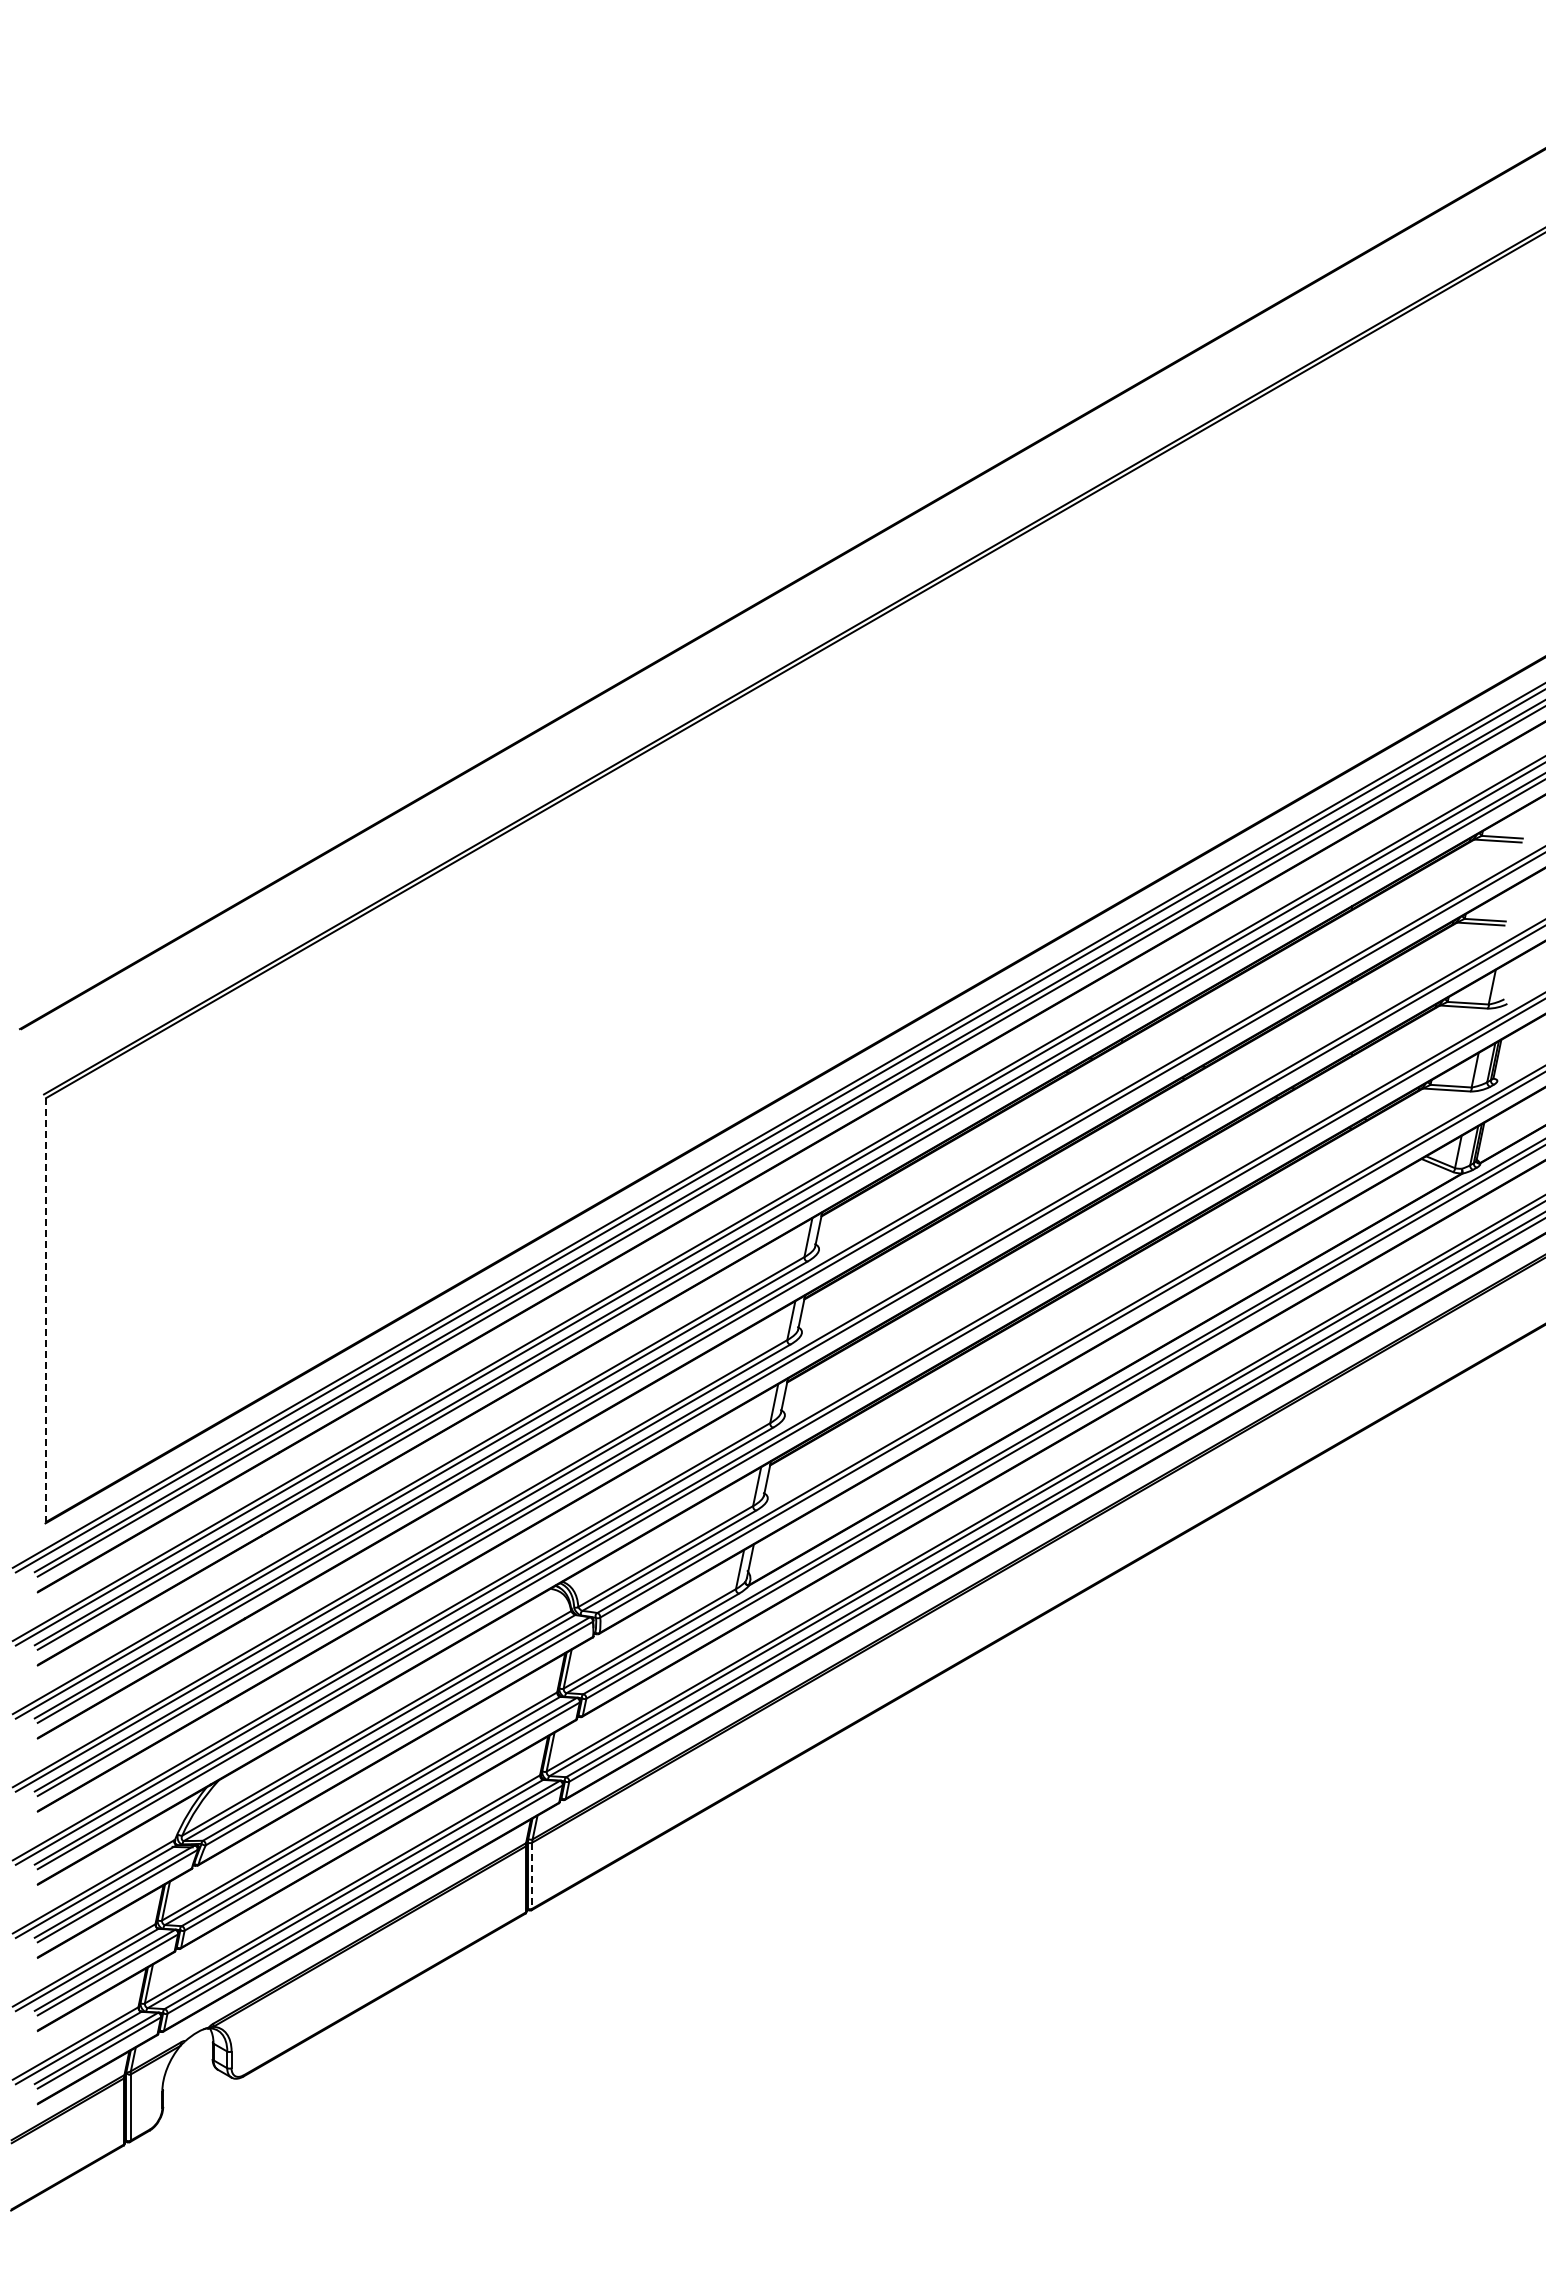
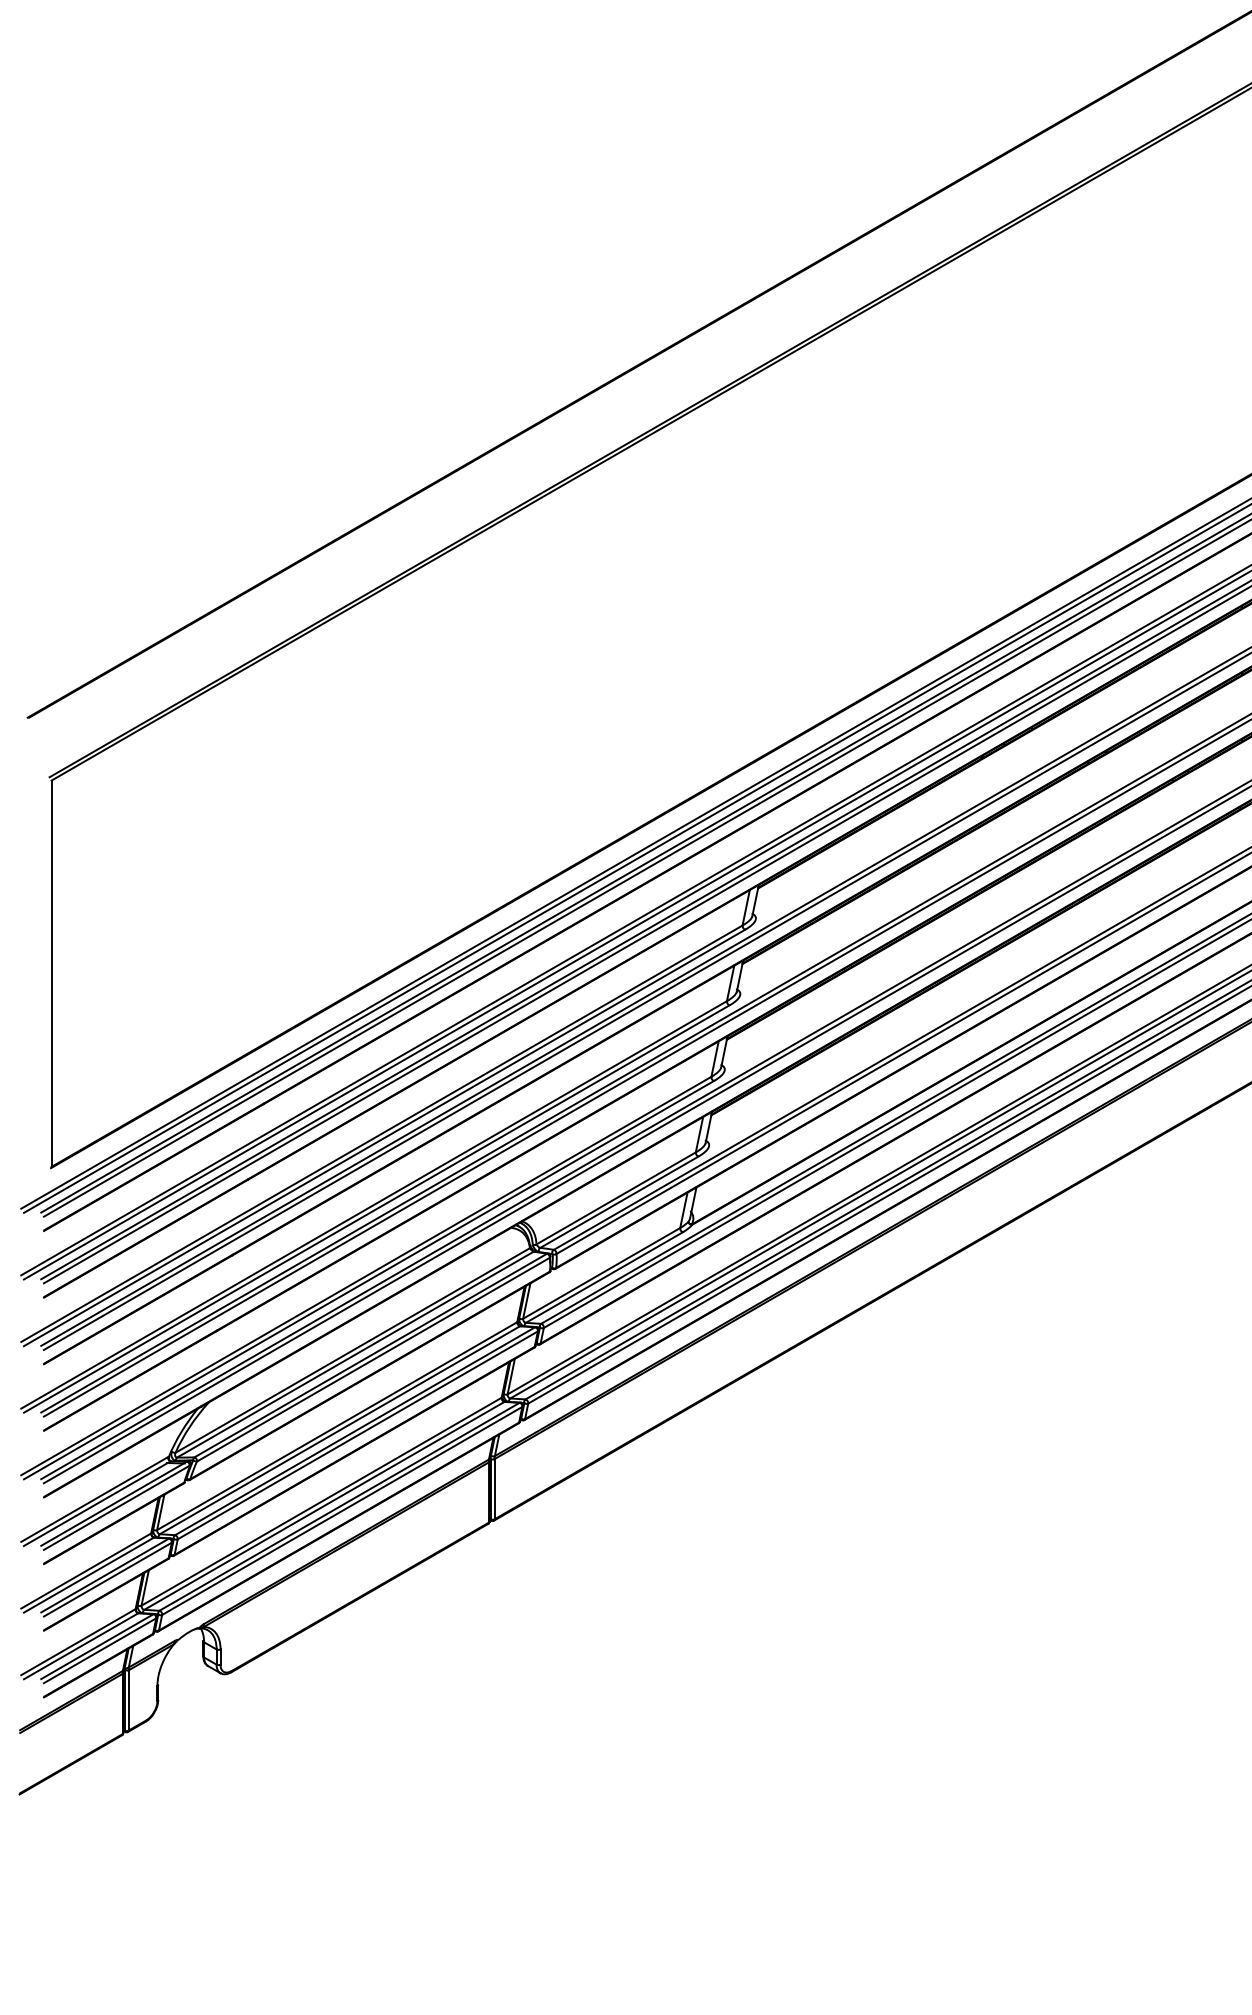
line: (46, 1310) -> (51, 974), dashed -> solid
line: (532, 1876) -> (494, 1489), dashed -> solid

